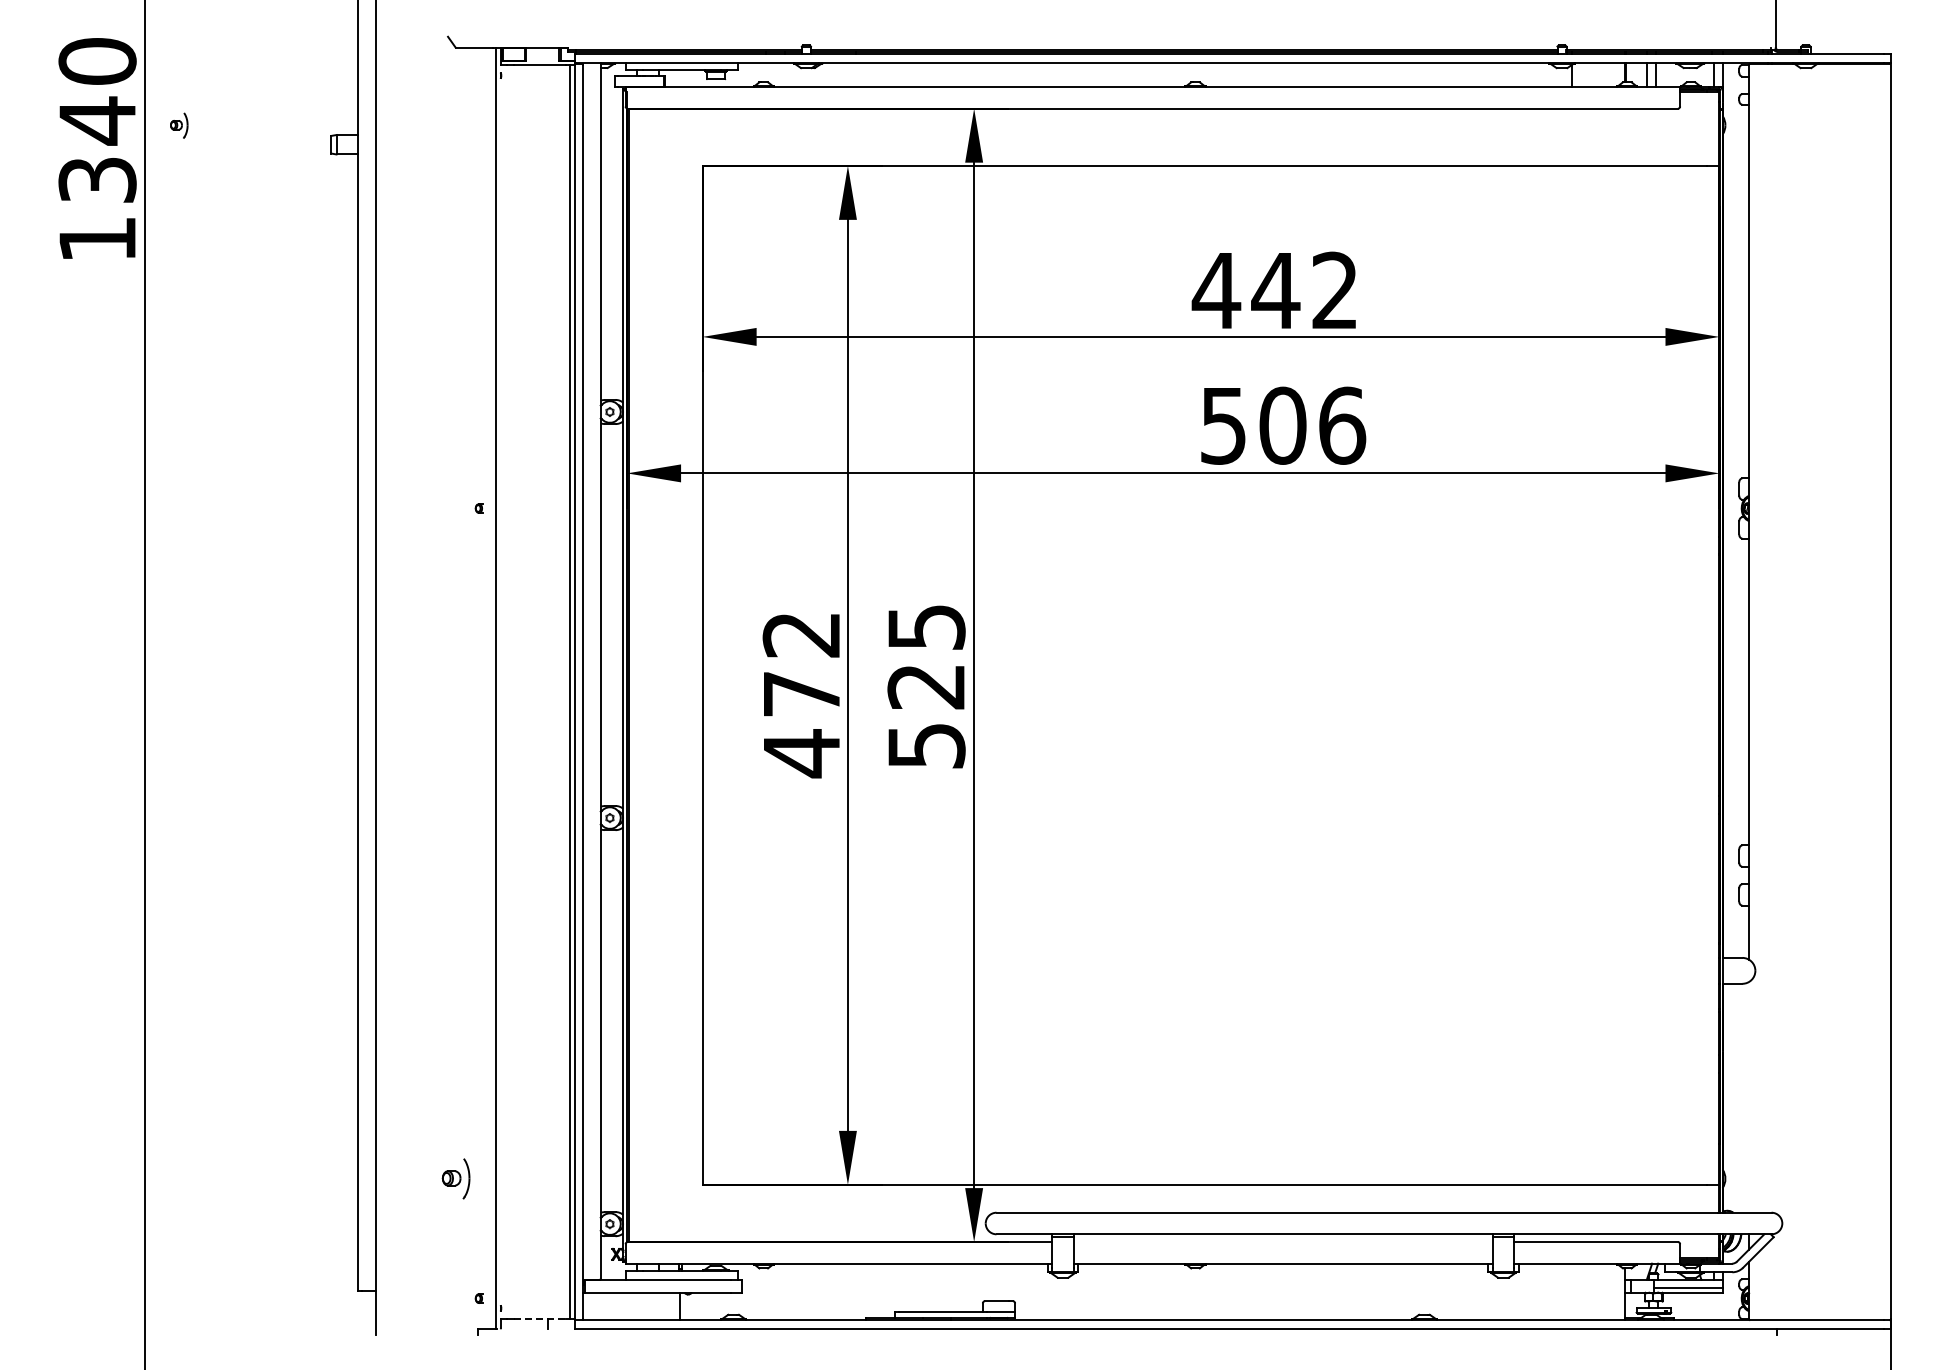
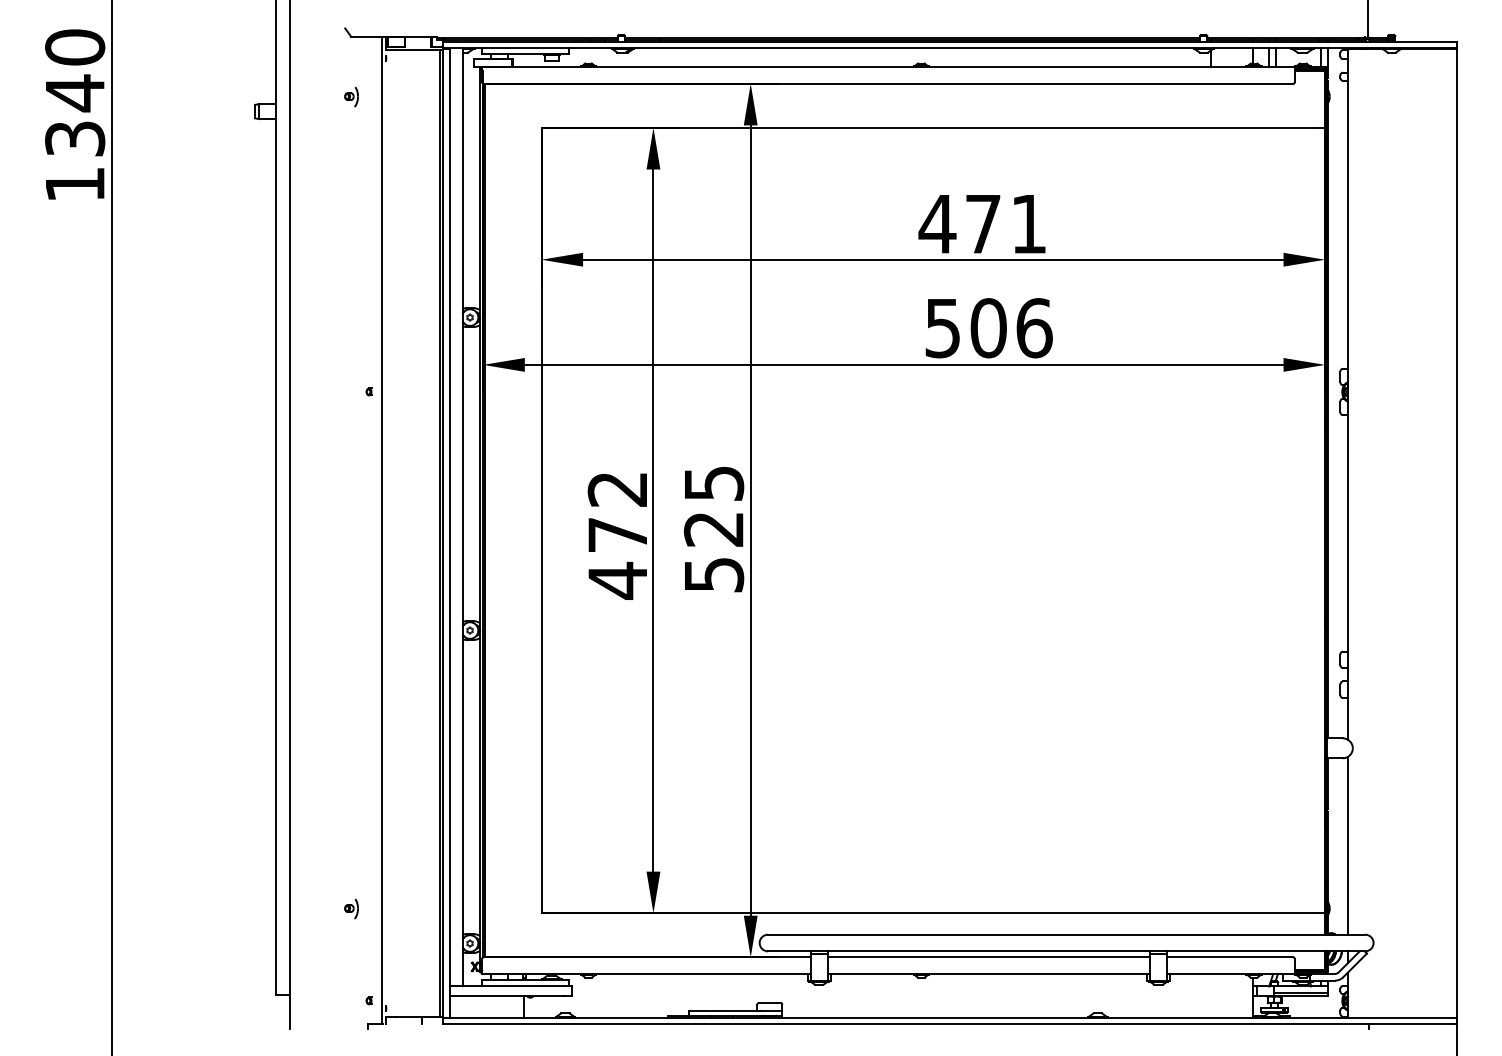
part: (179, 125) -> (351, 96), moved
text: (1303, 289) -> (1004, 223), 442 -> 471
line: (1749, 1096) -> (1348, 845), added
part: (456, 1179) -> (351, 909), size x0.62
line: (1282, 1242) -> (988, 957), added
line: (540, 1319) -> (416, 1017), dashed -> solid

